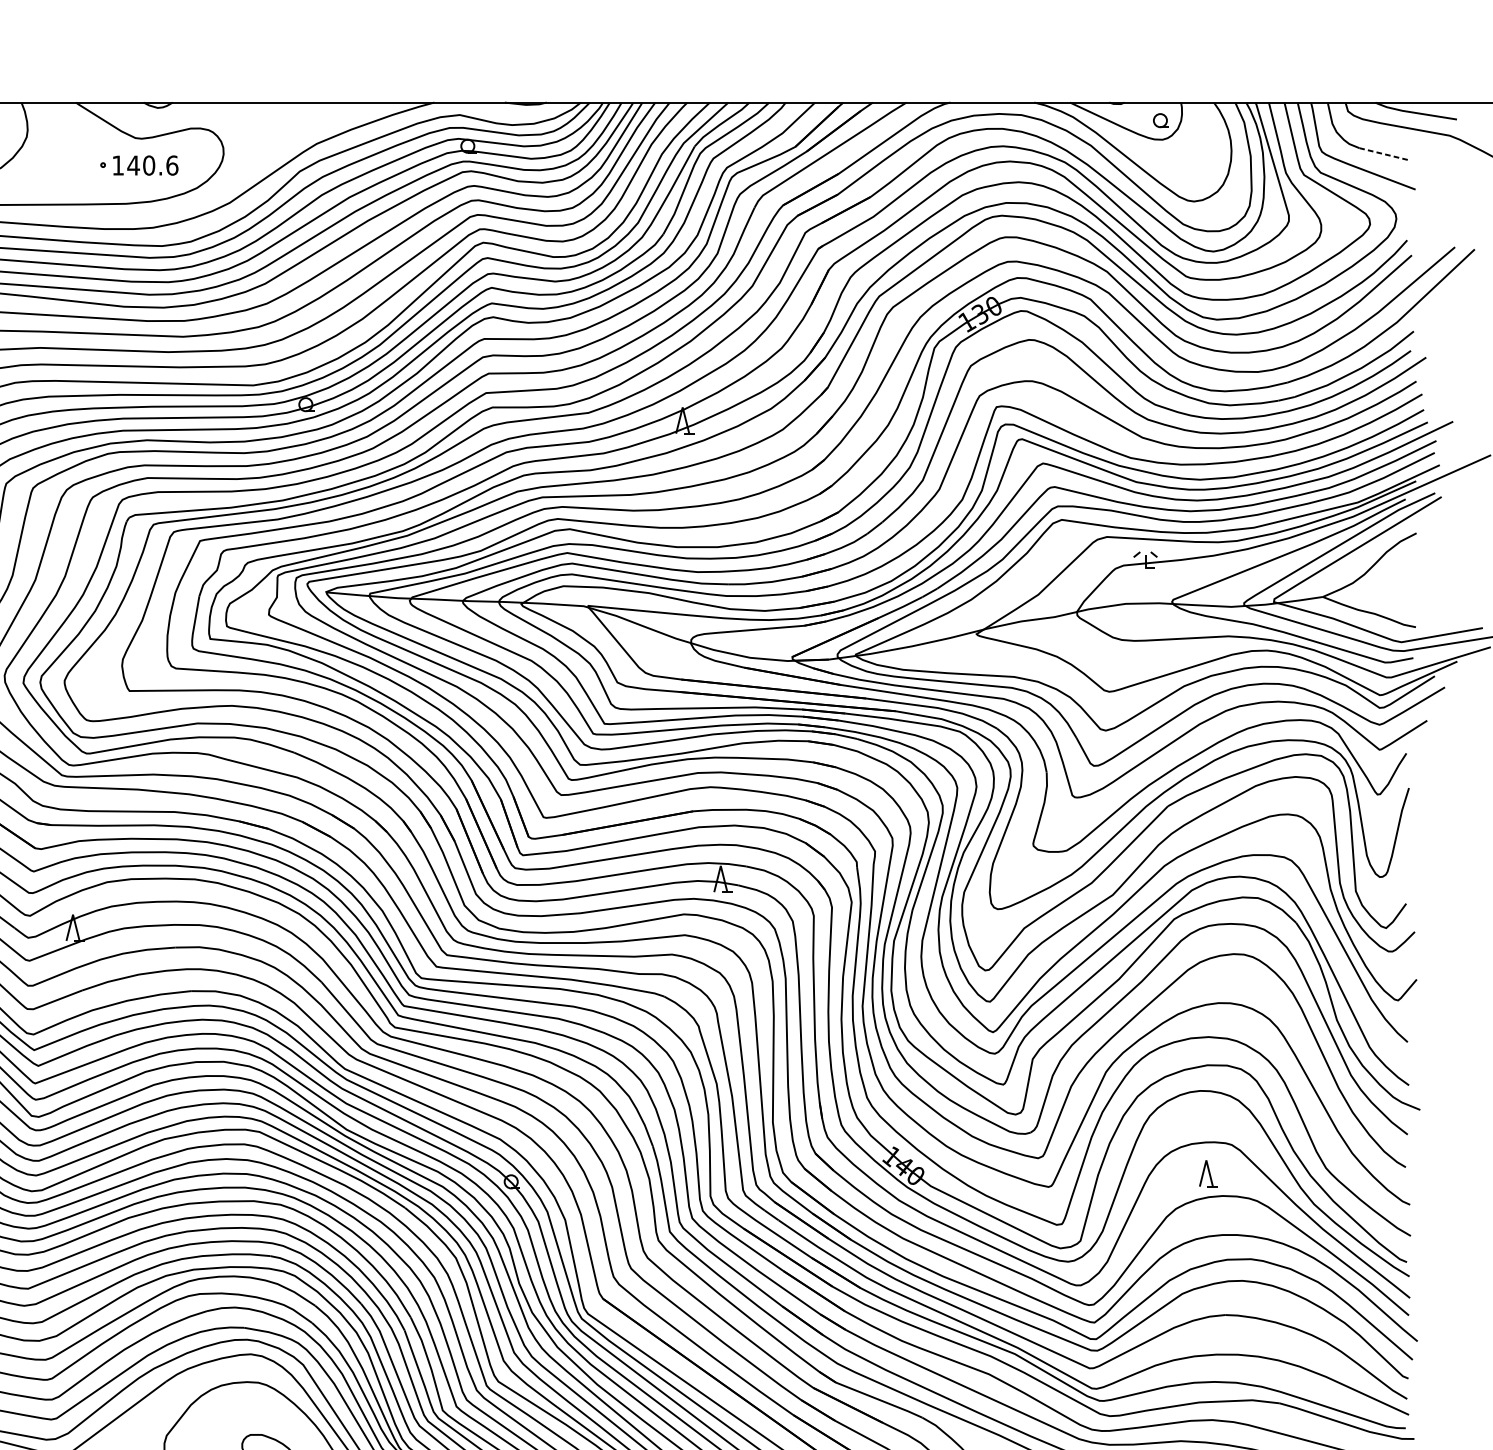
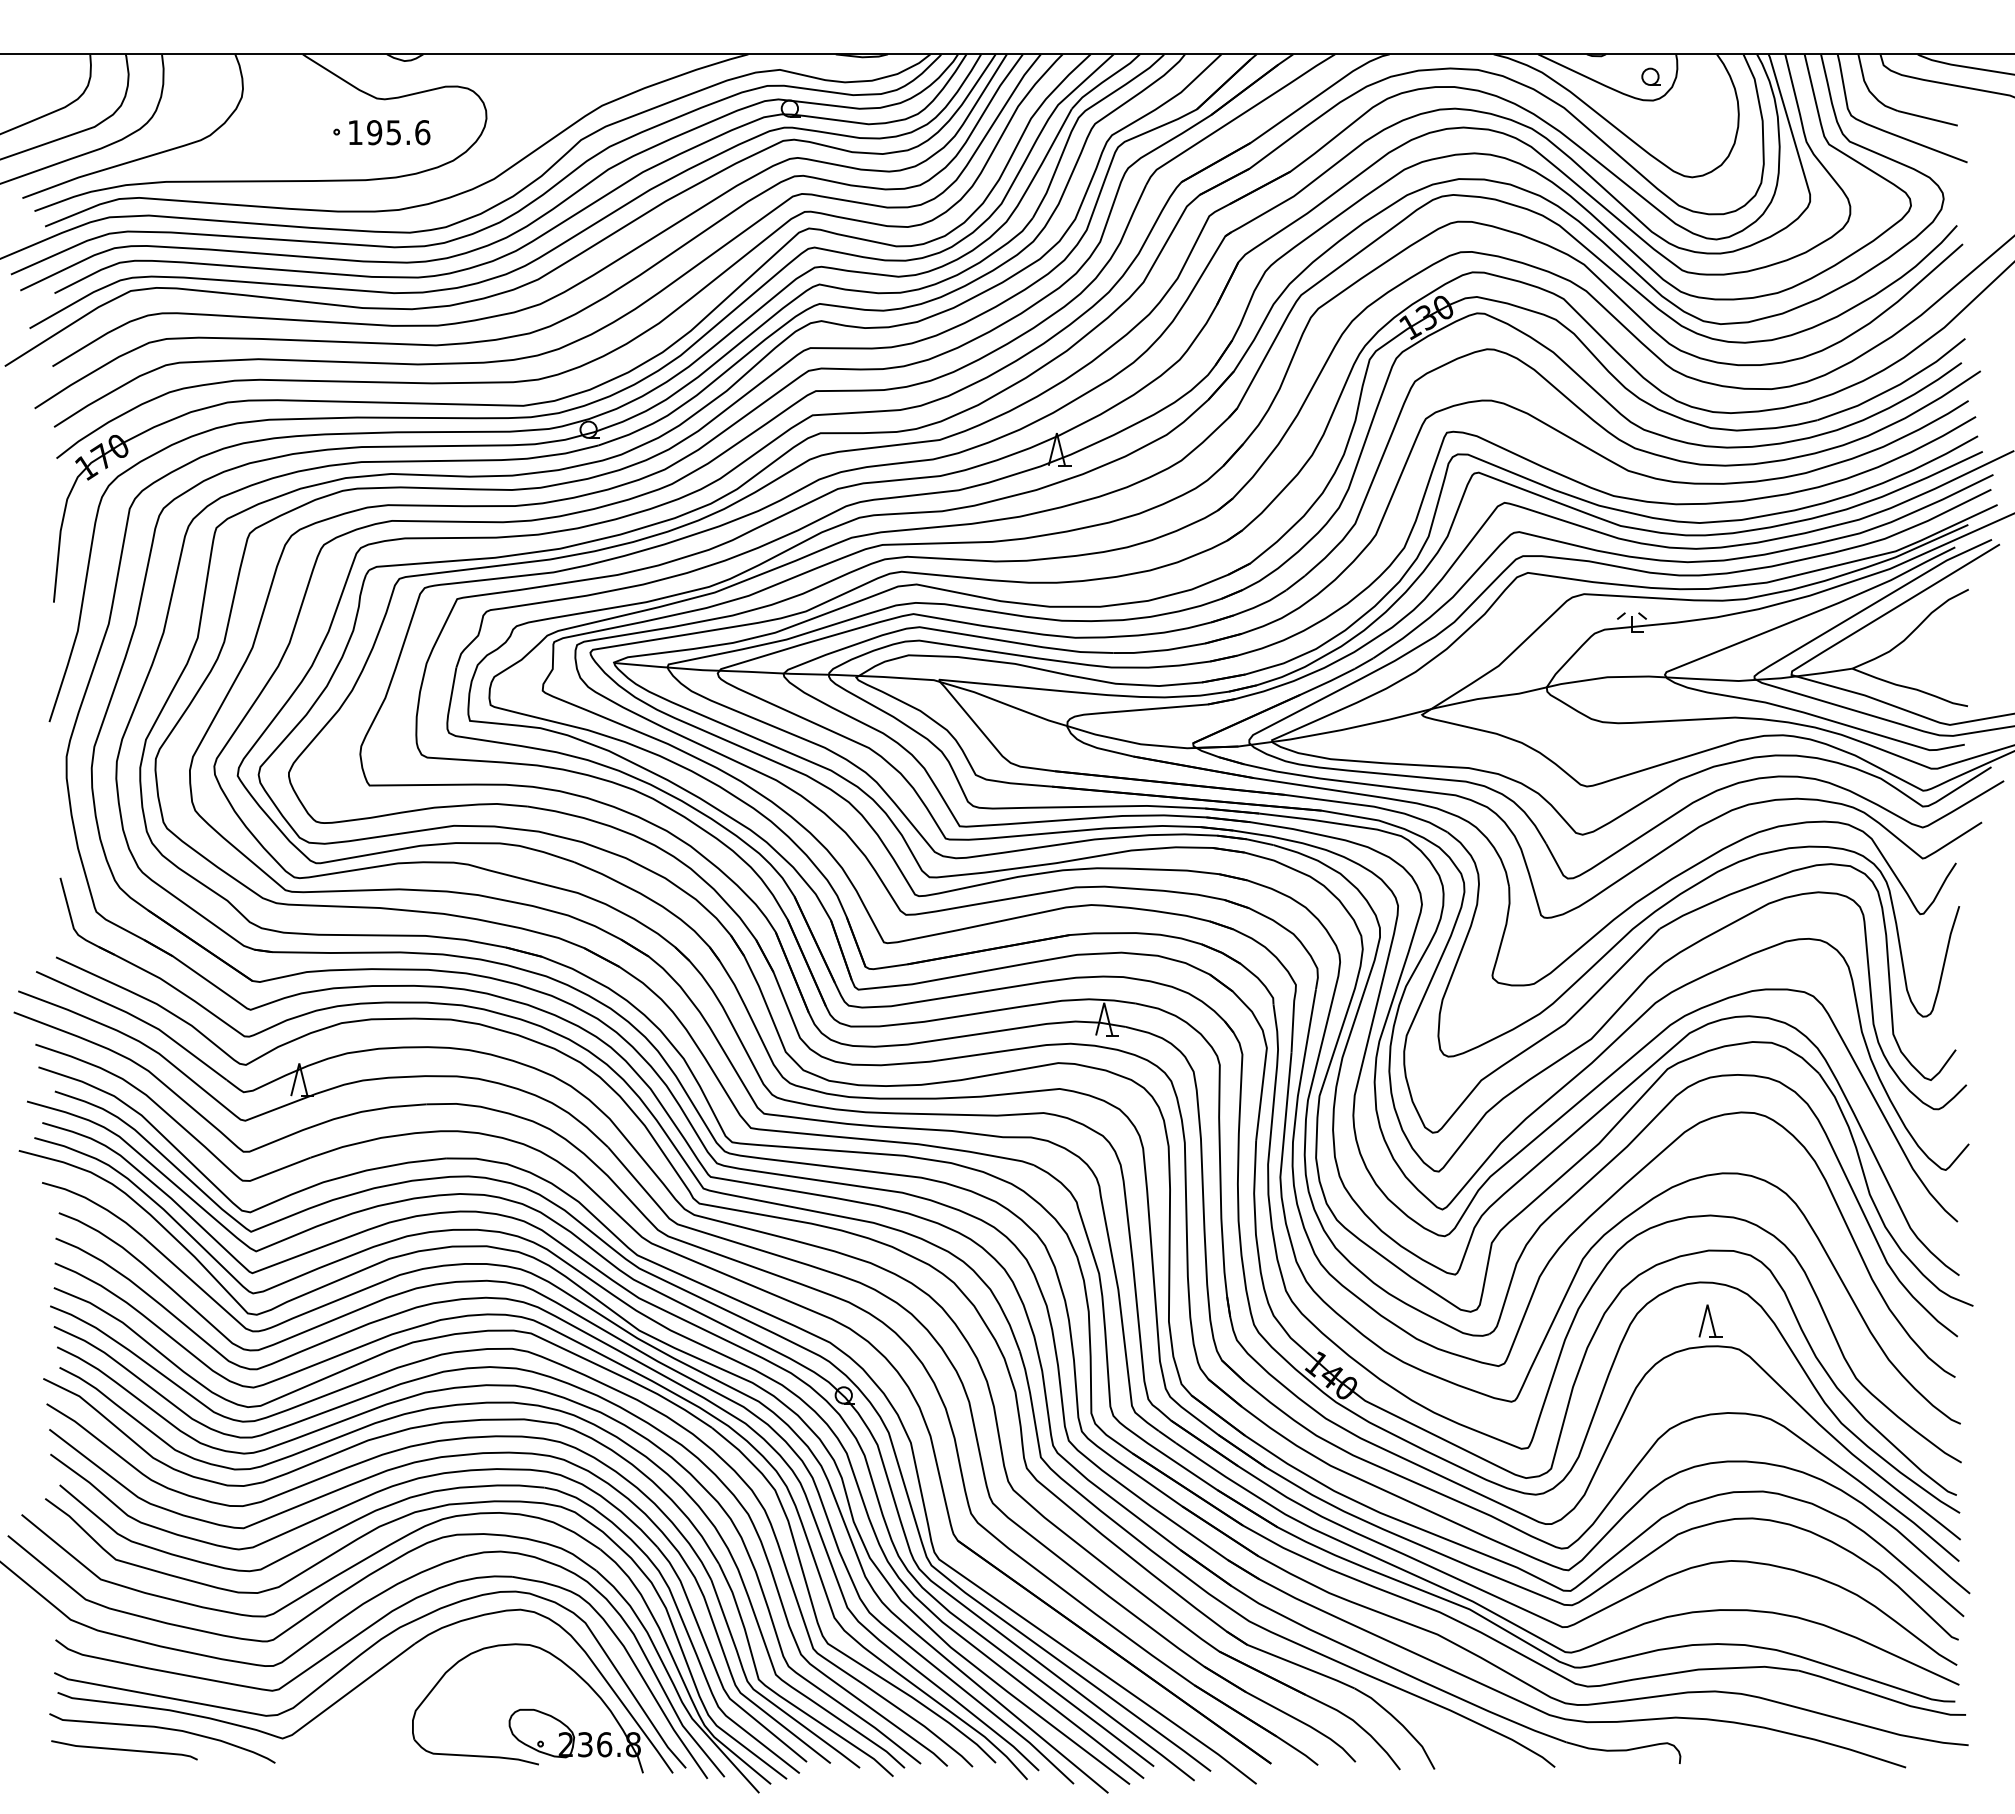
line: (1383, 154) -> (1927, 118), dashed -> solid
text: (140, 165) -> (383, 132), 140.6 -> 195.6
part: (1208, 1173) -> (1710, 1320), moved

